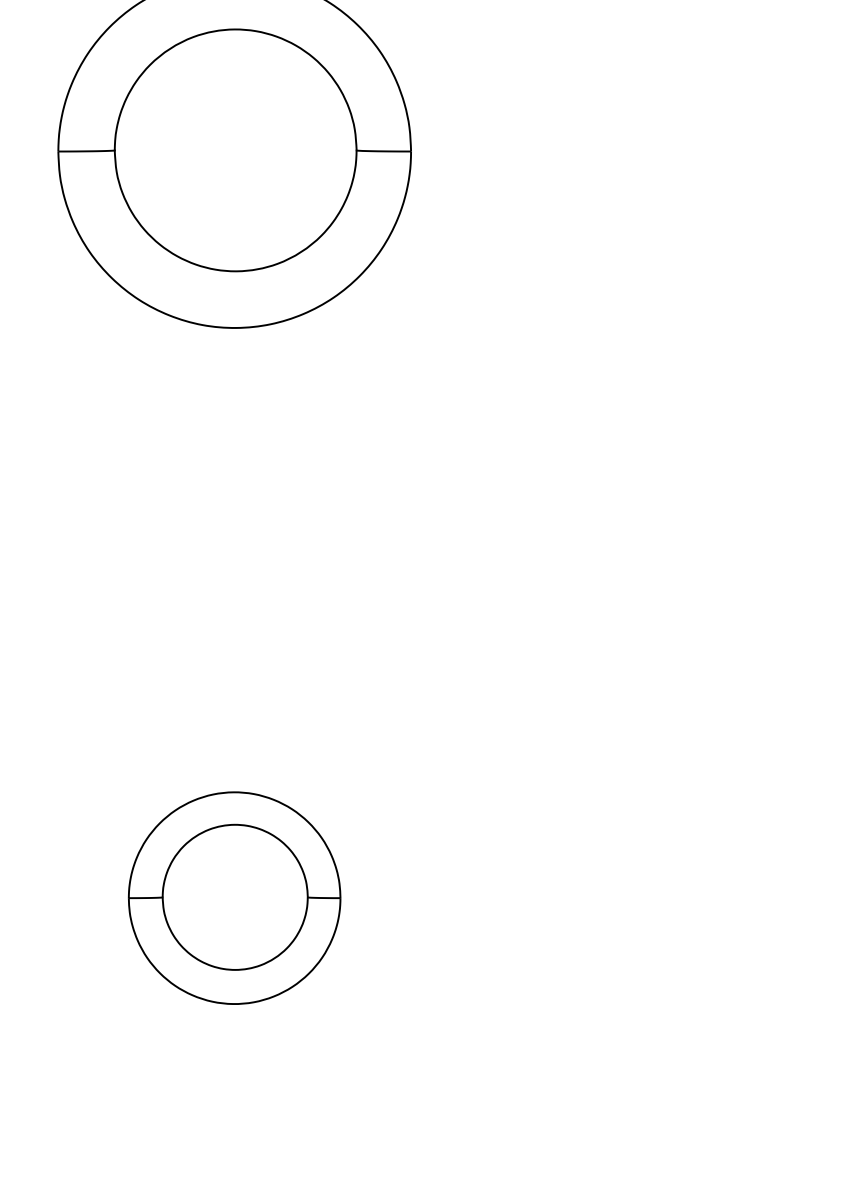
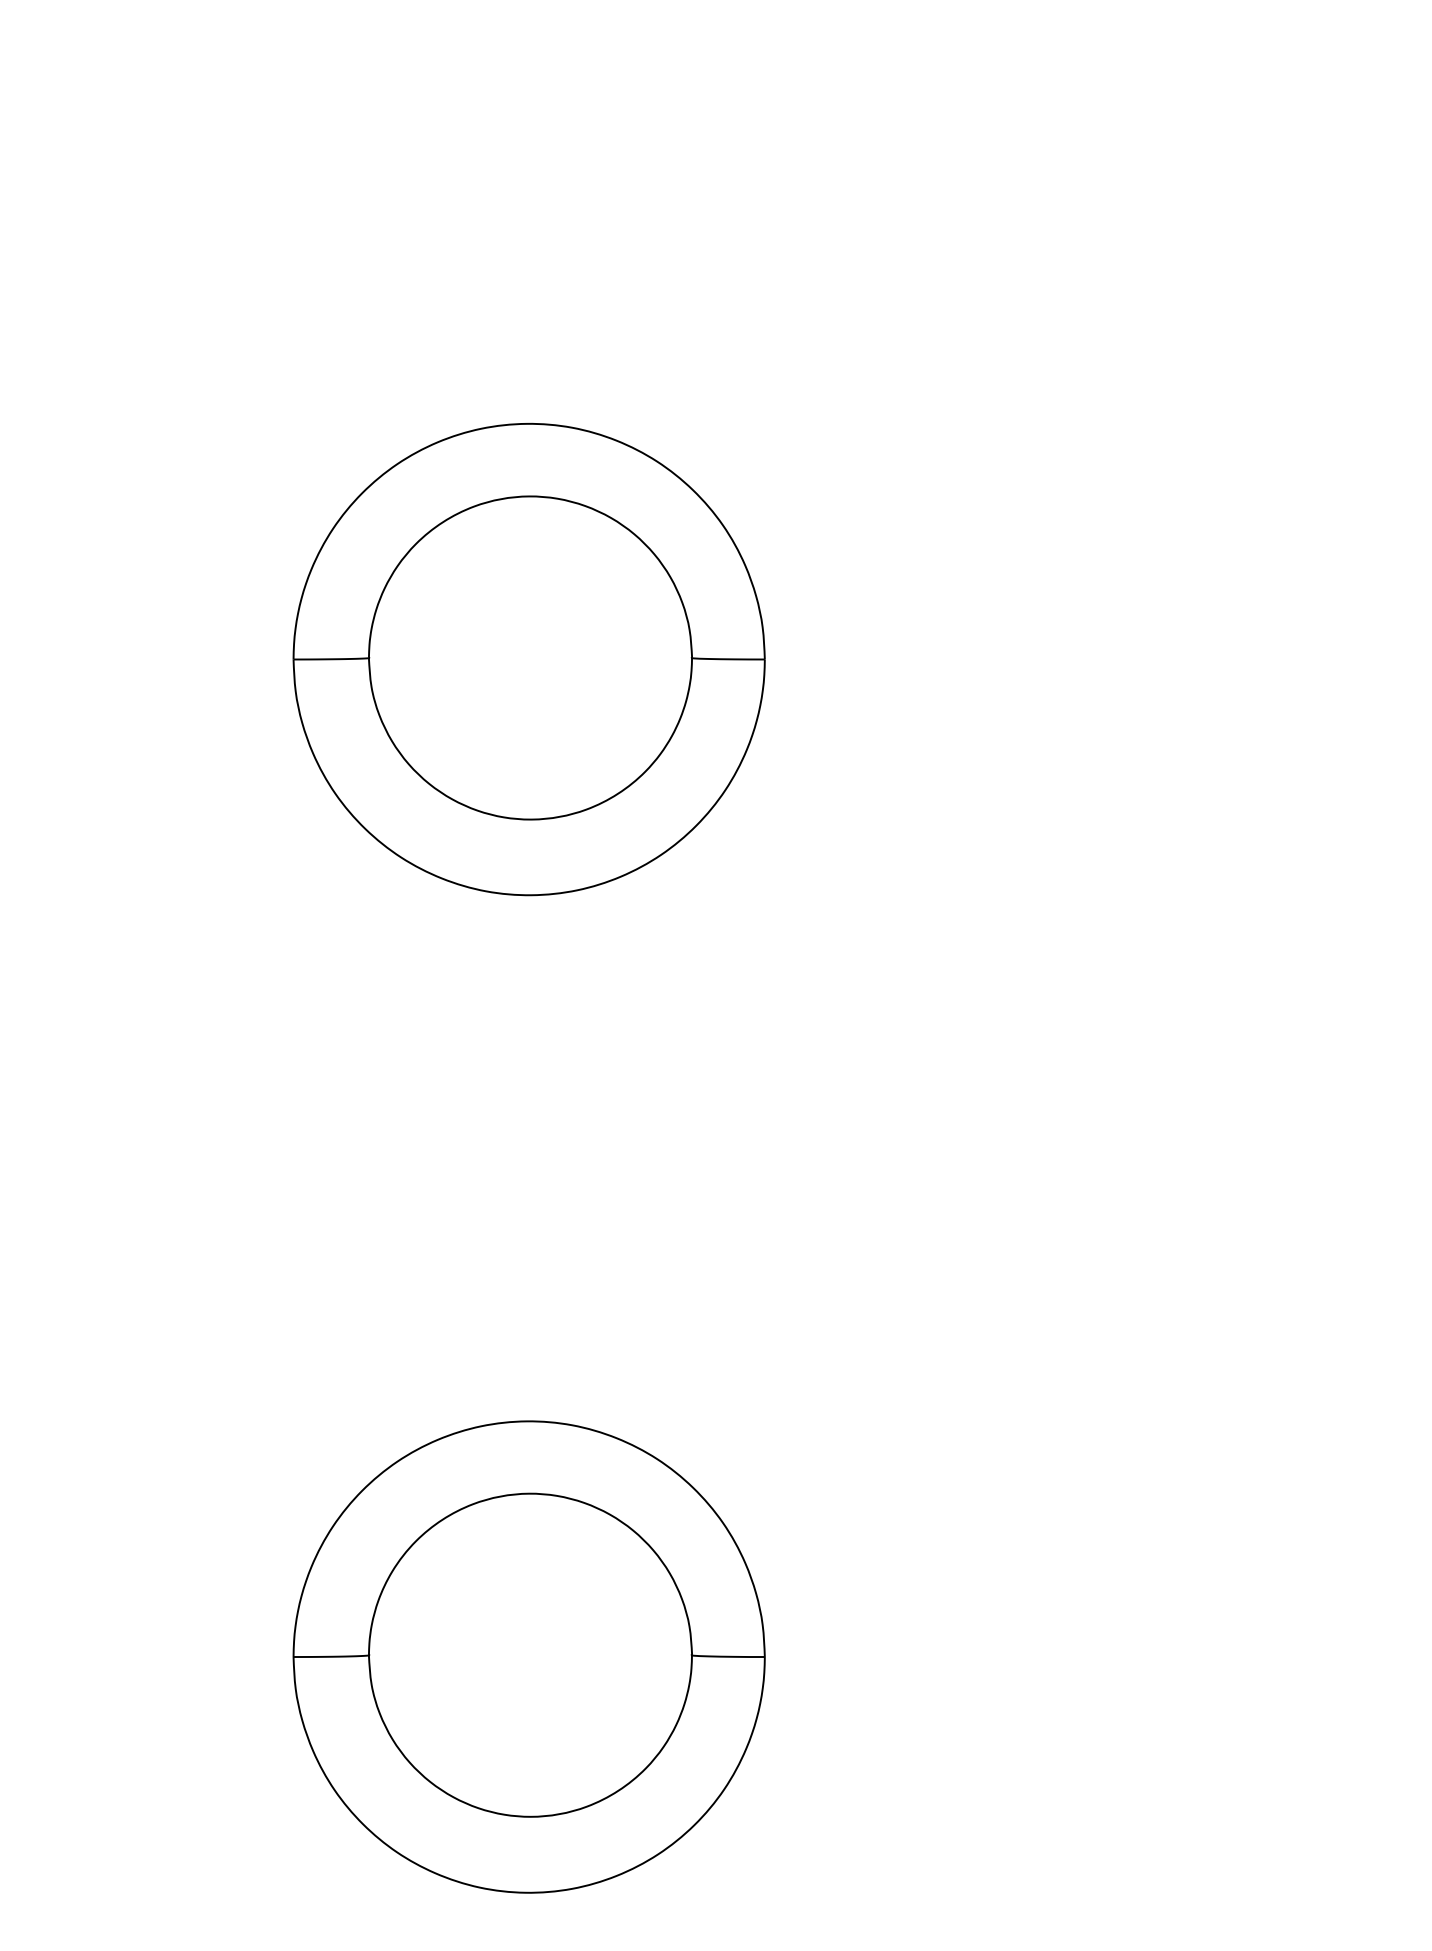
part: (234, 897) -> (528, 1656), size x1.67

